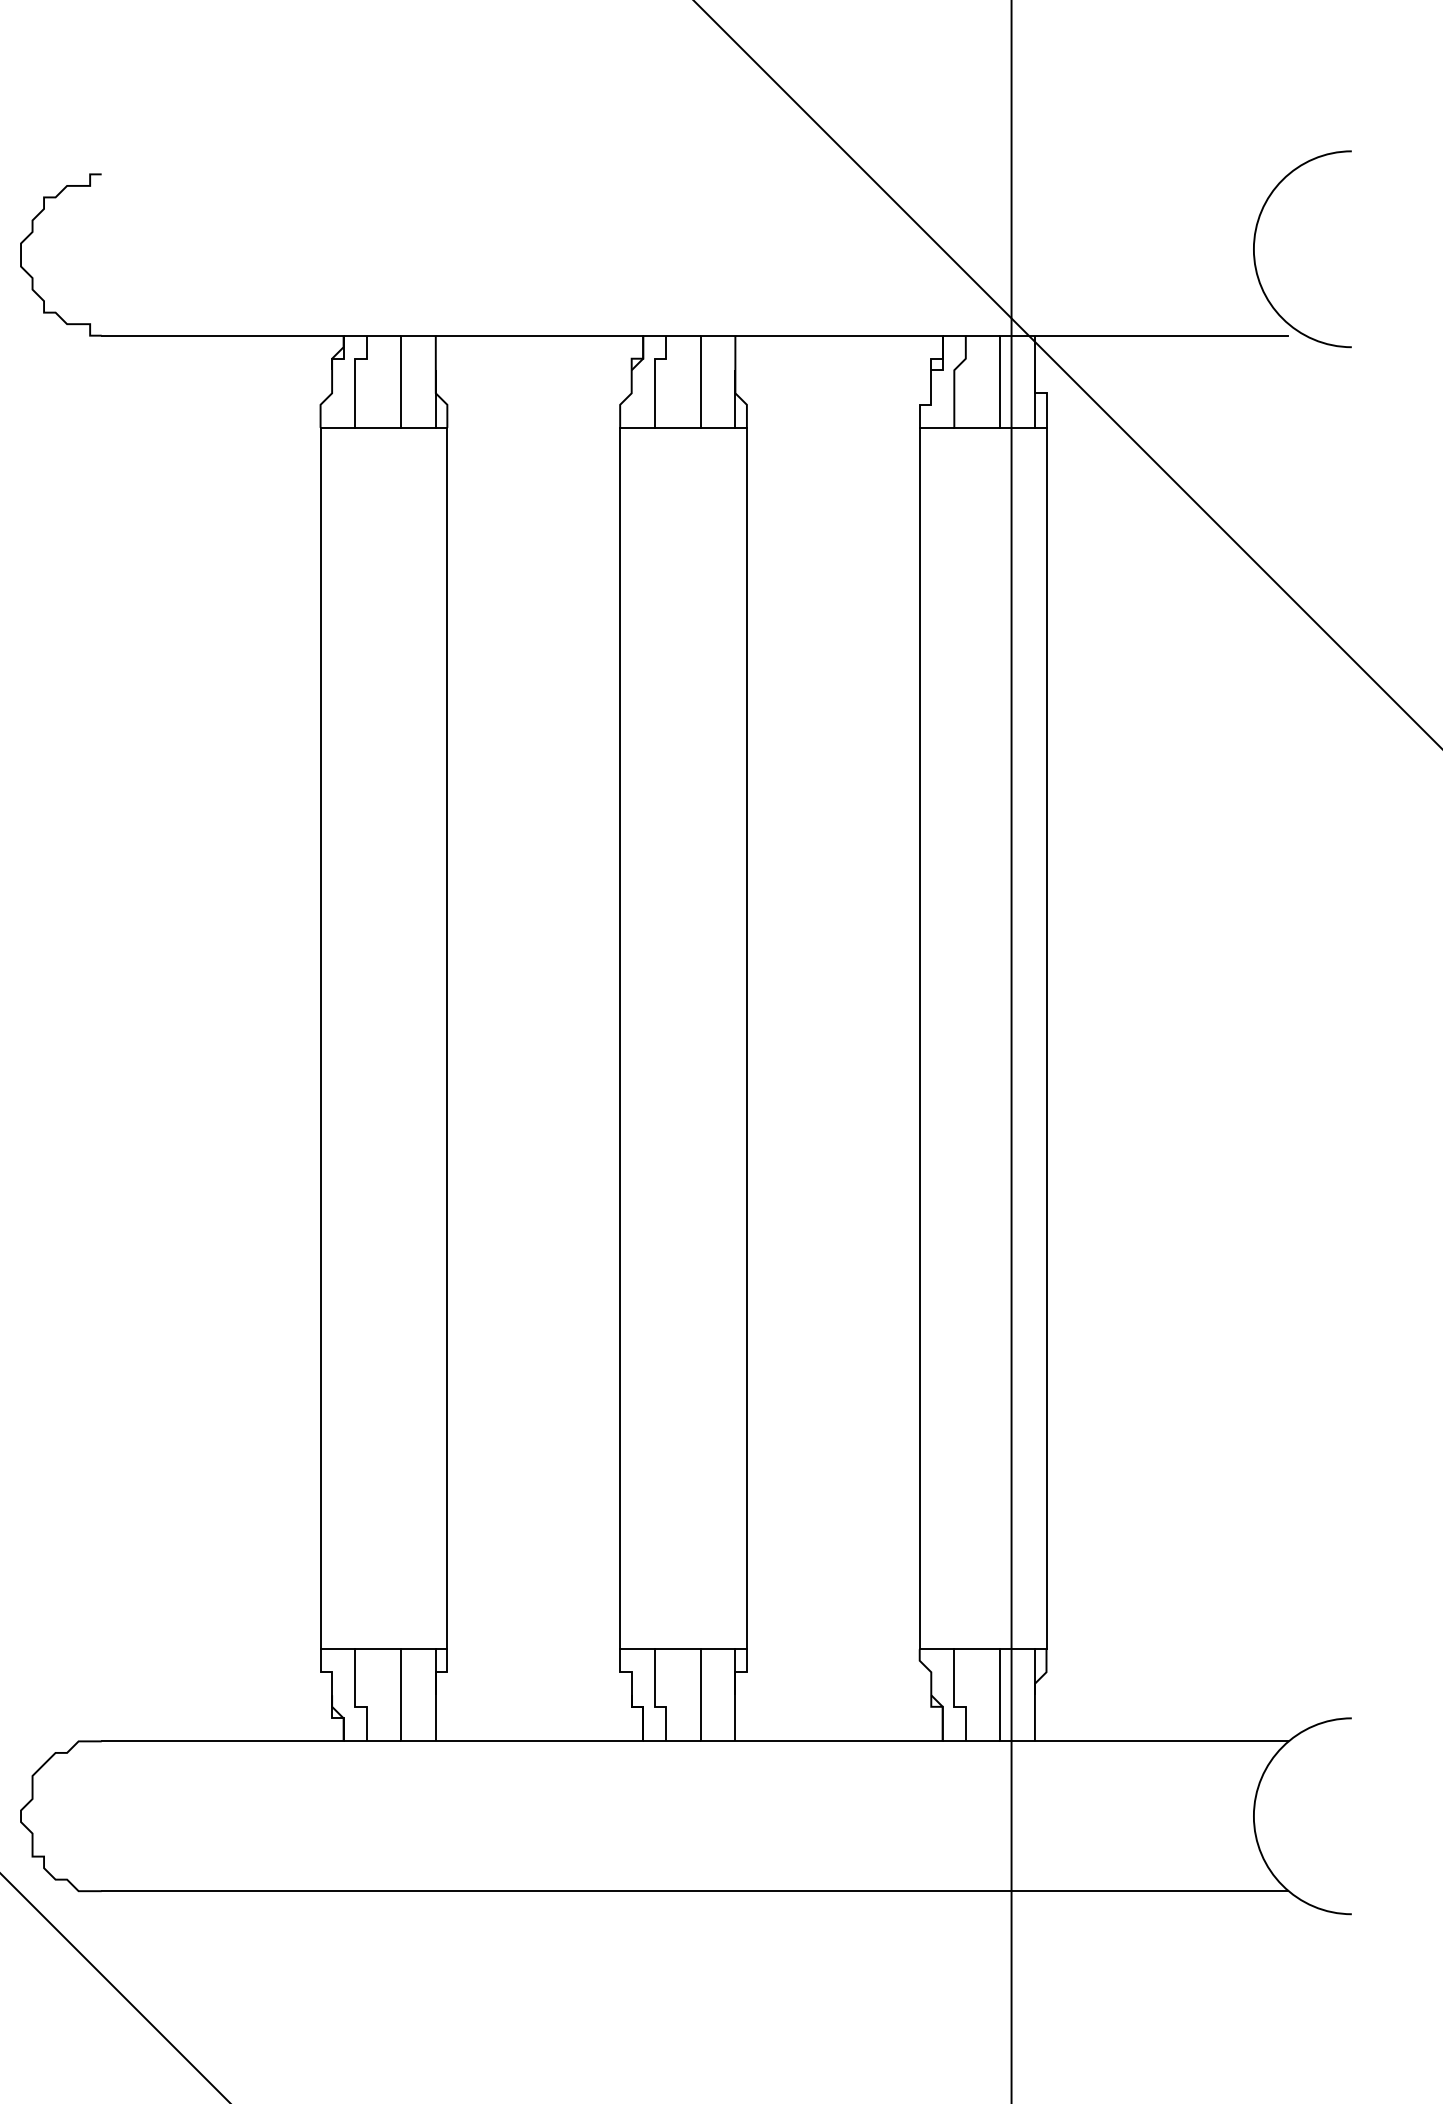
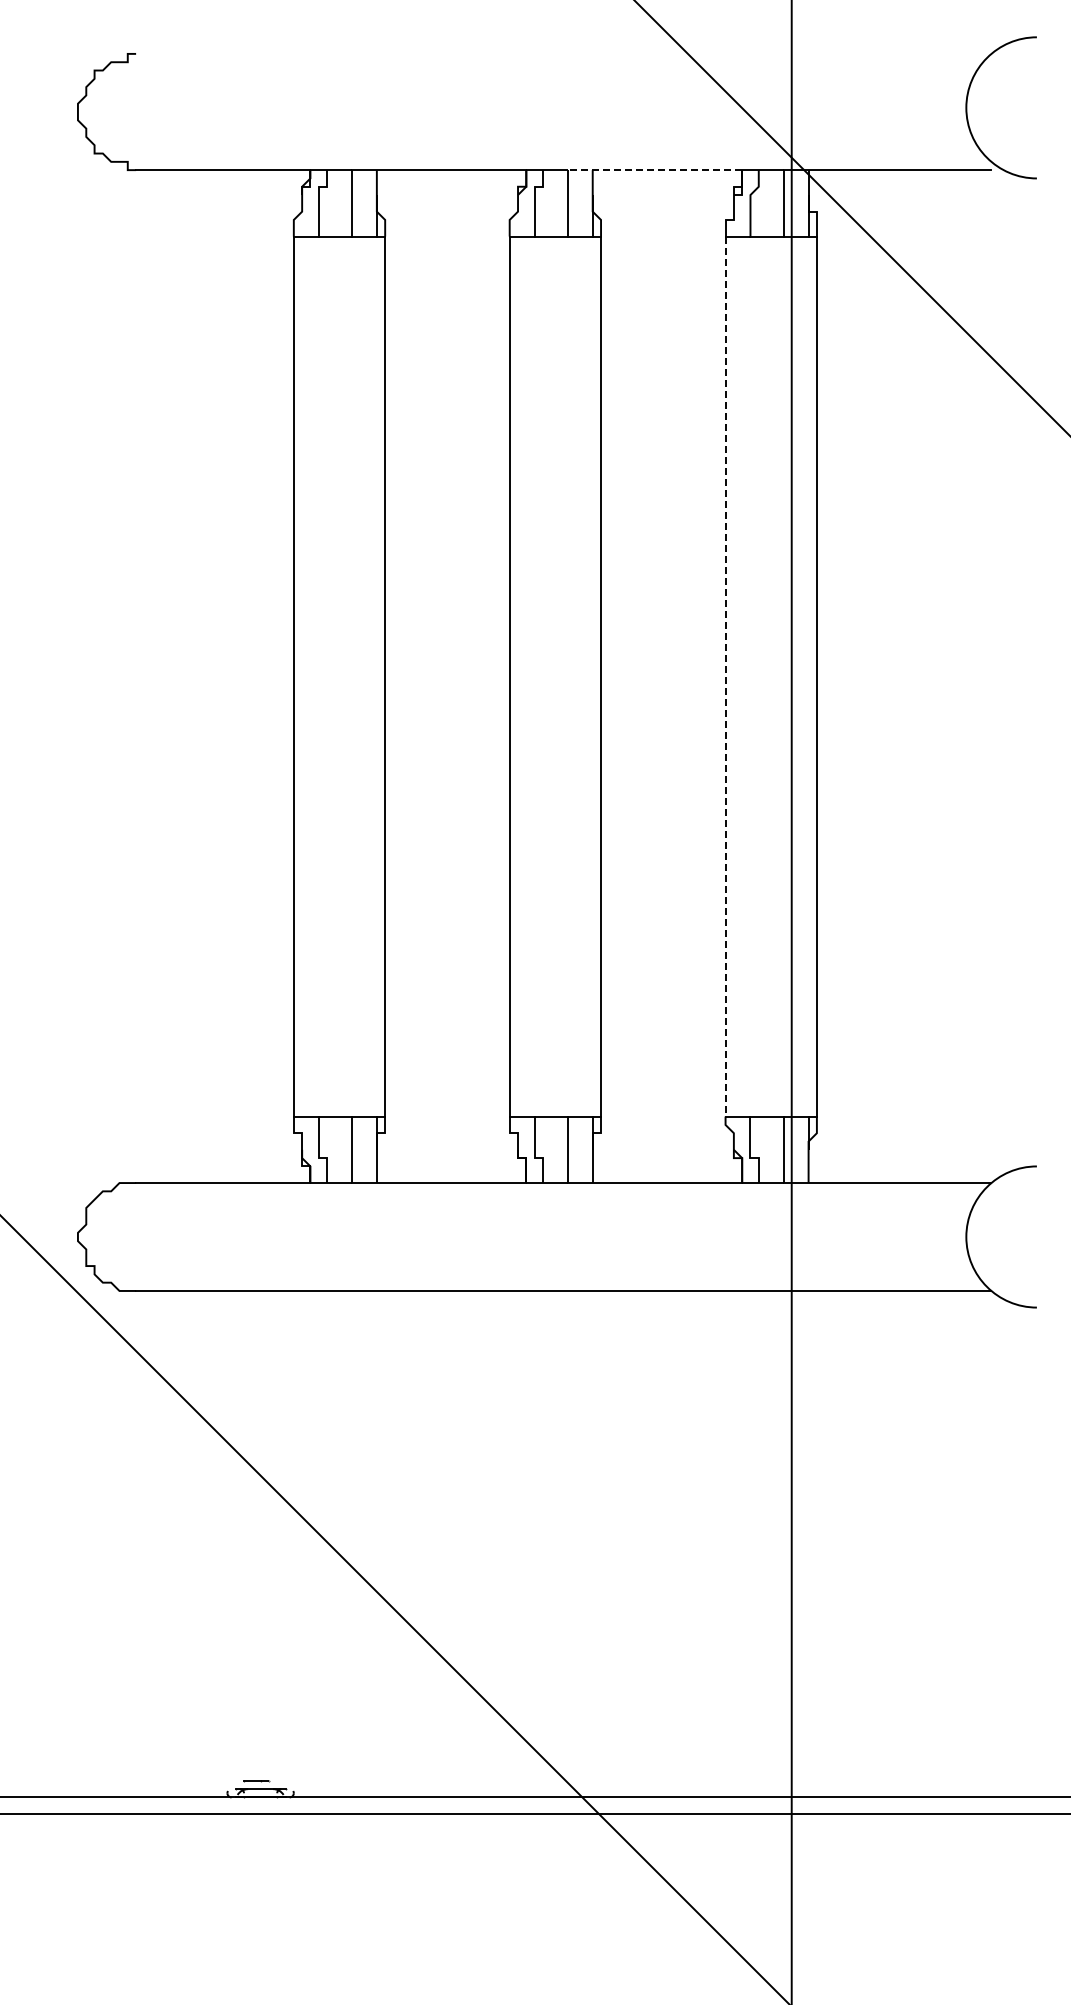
line: (821, 336) -> (654, 170), solid -> dashed
line: (919, 1039) -> (725, 677), solid -> dashed

